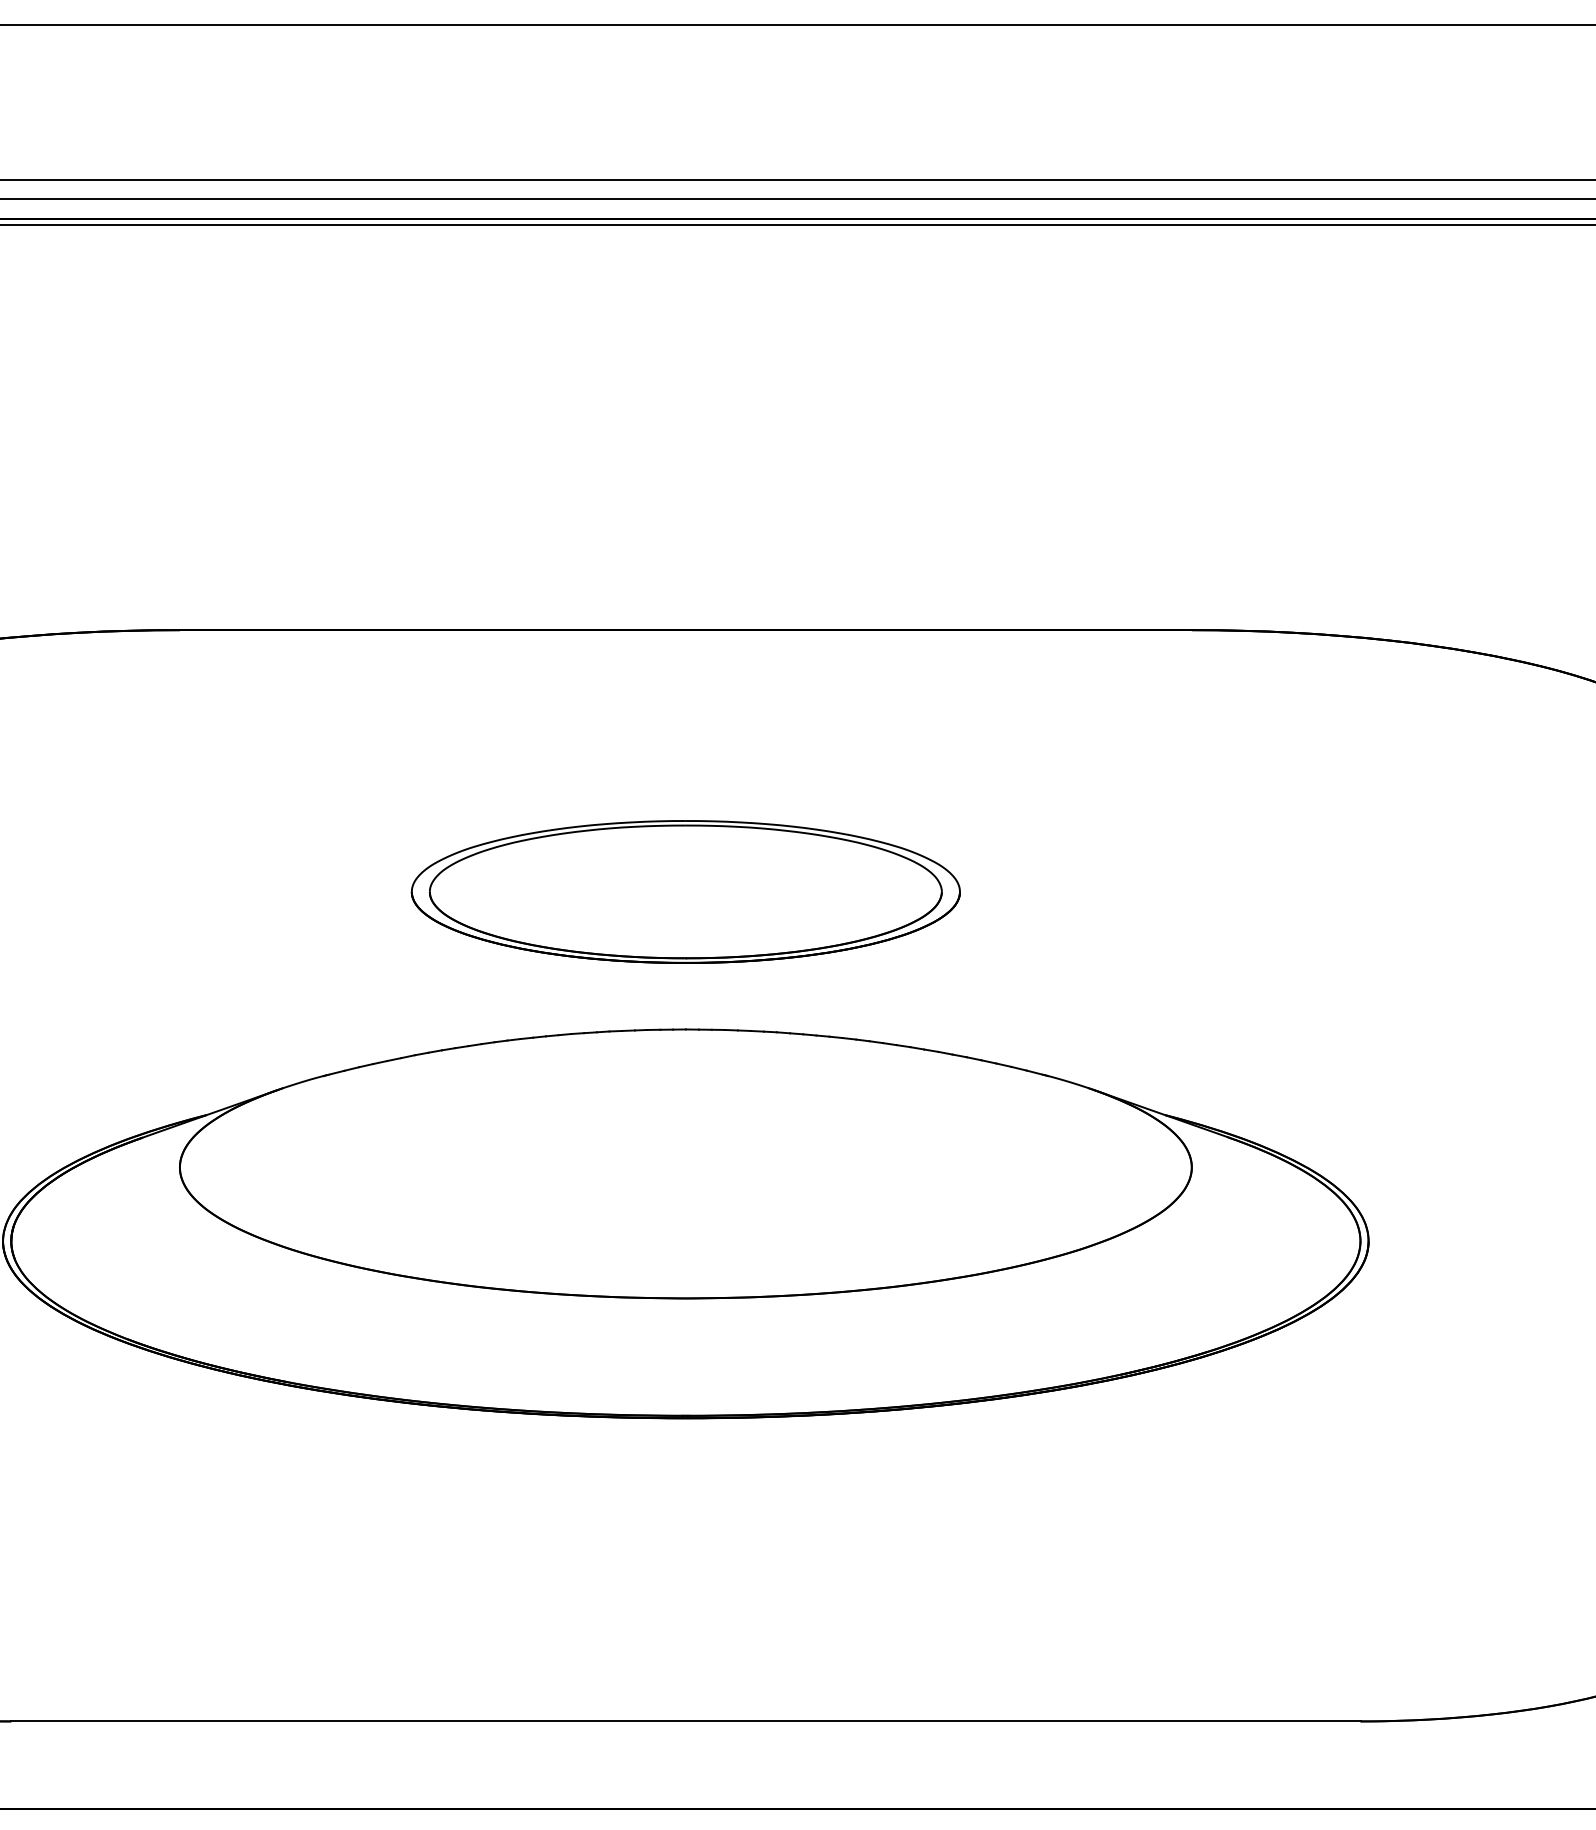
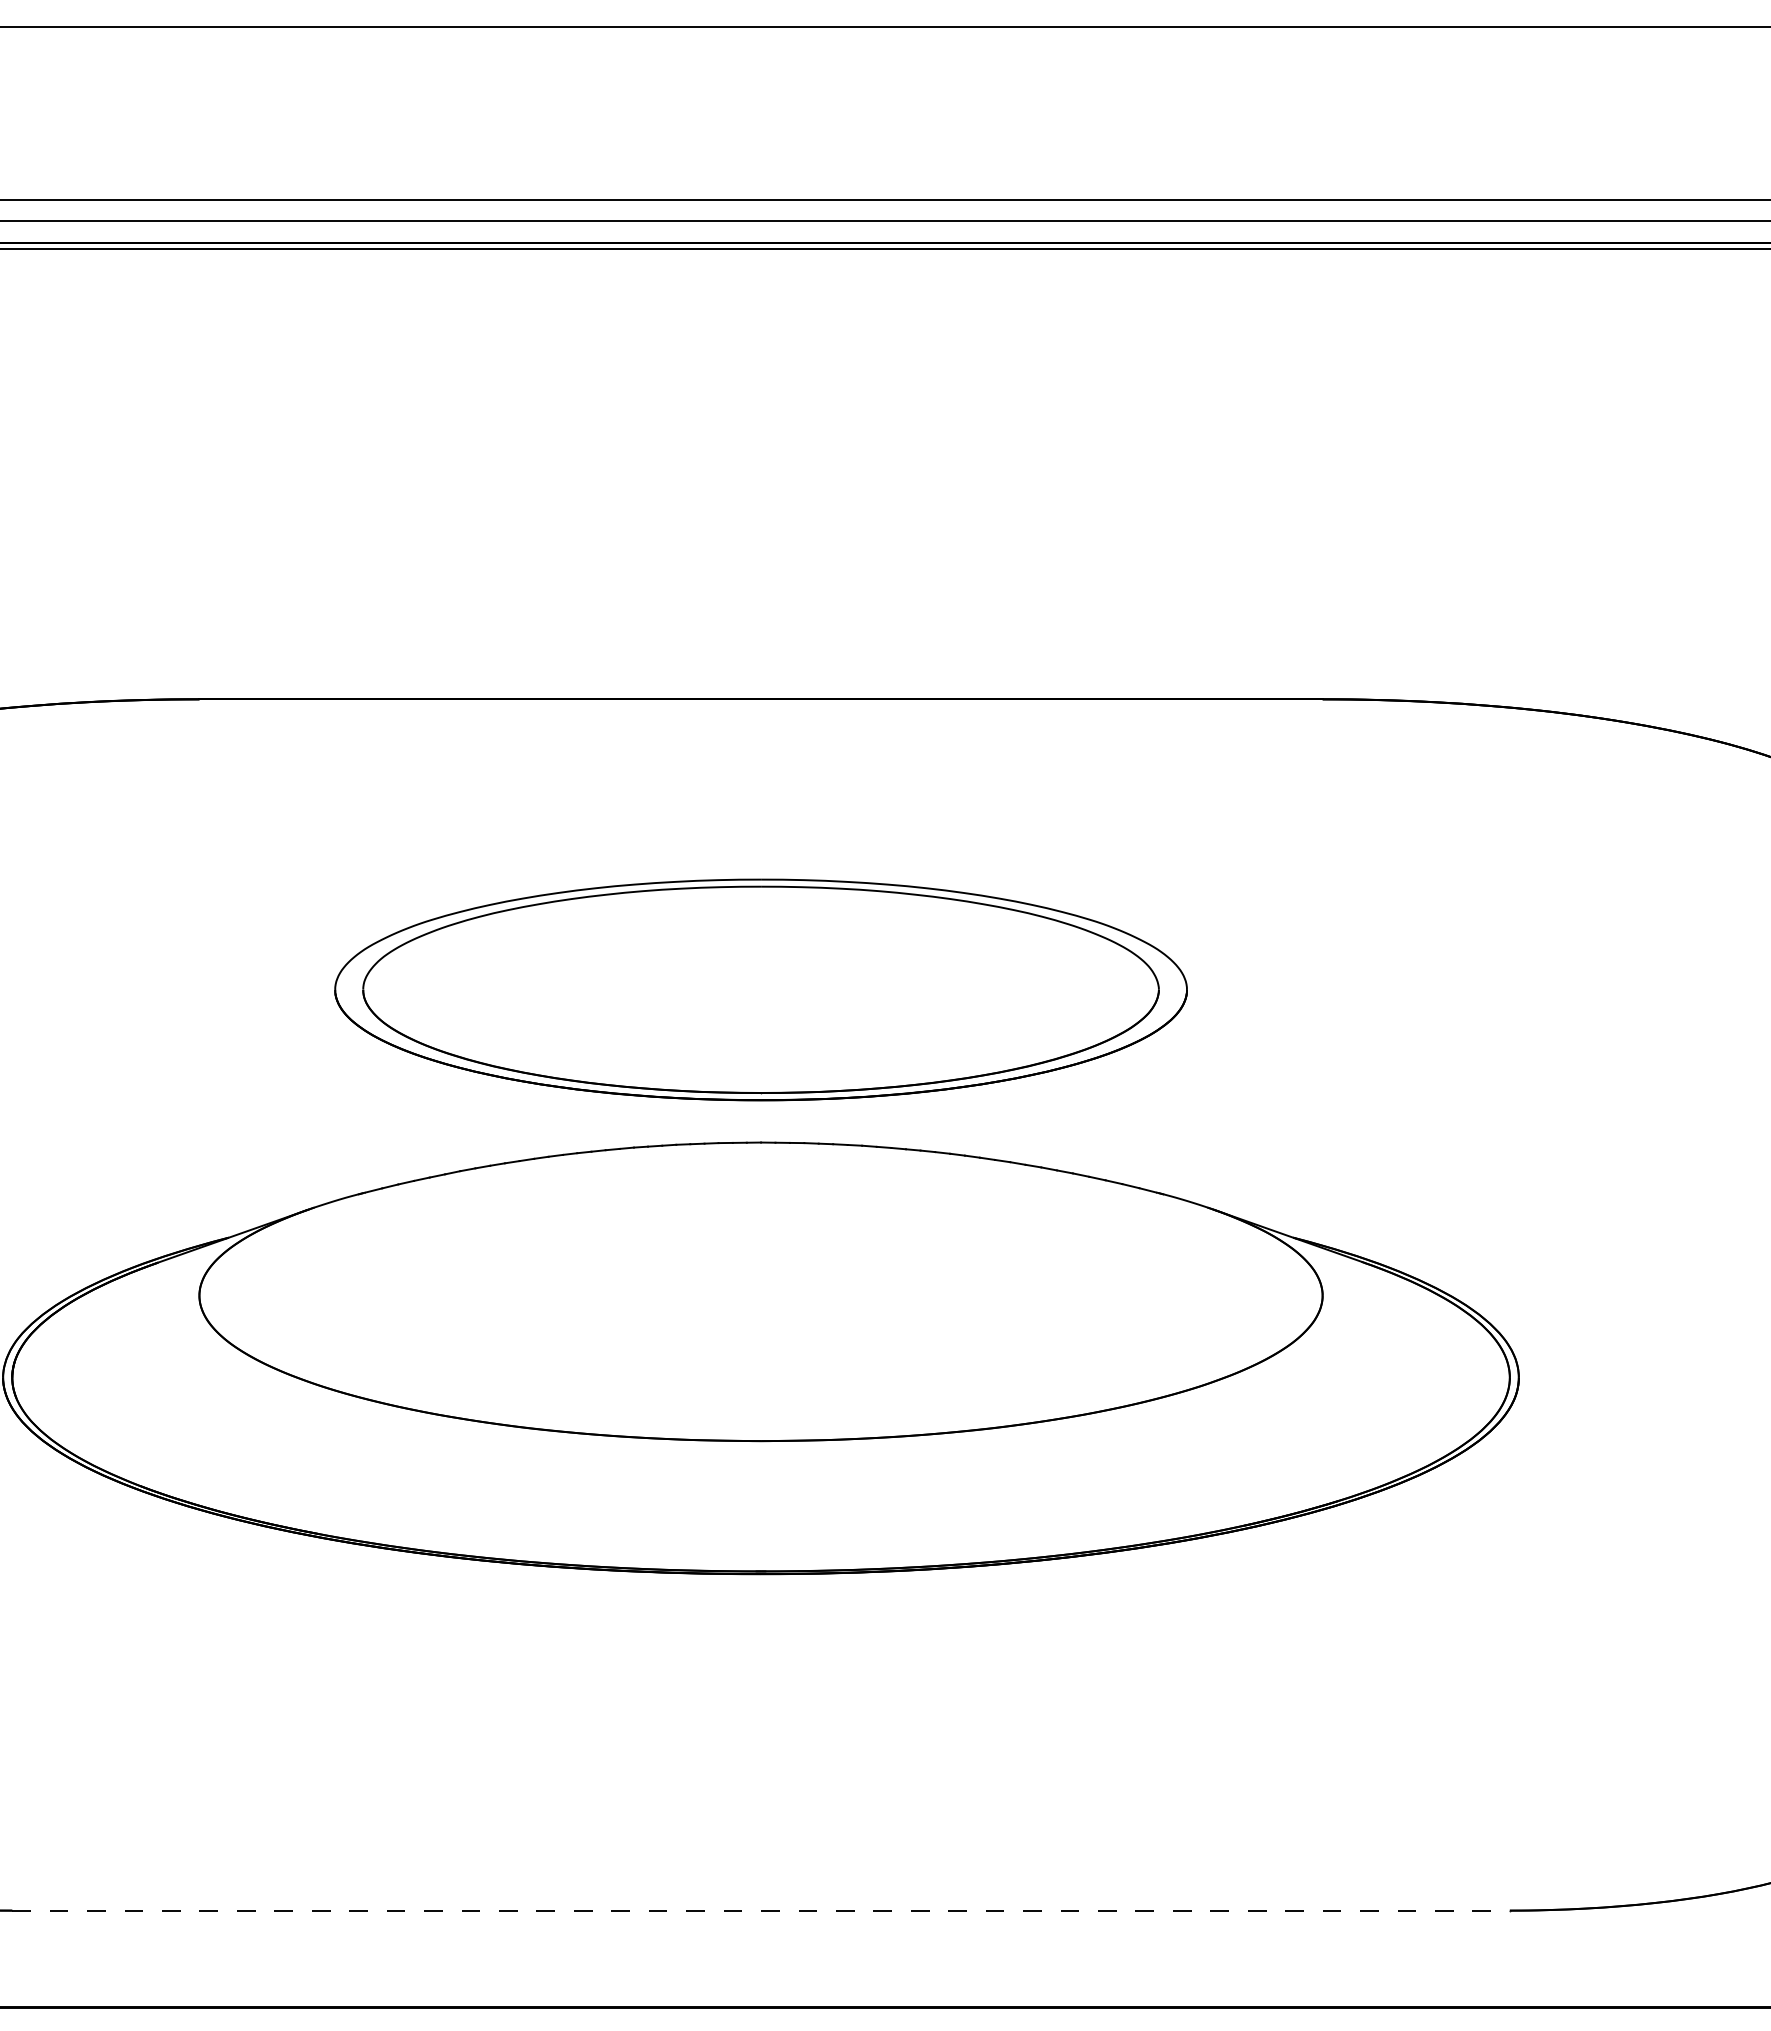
part: (685, 891) -> (760, 989), size x1.4
line: (686, 1721) -> (761, 1910), solid -> dashed

